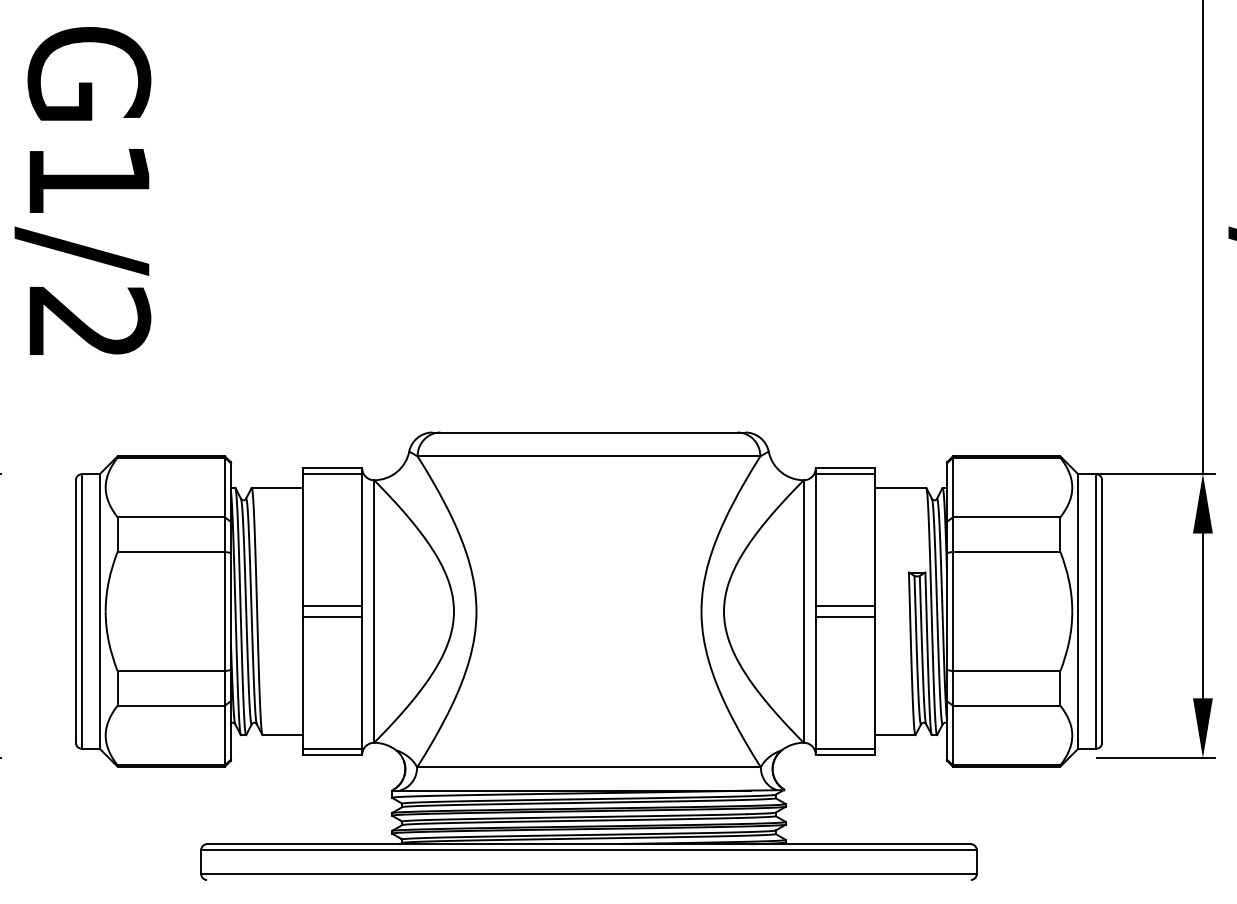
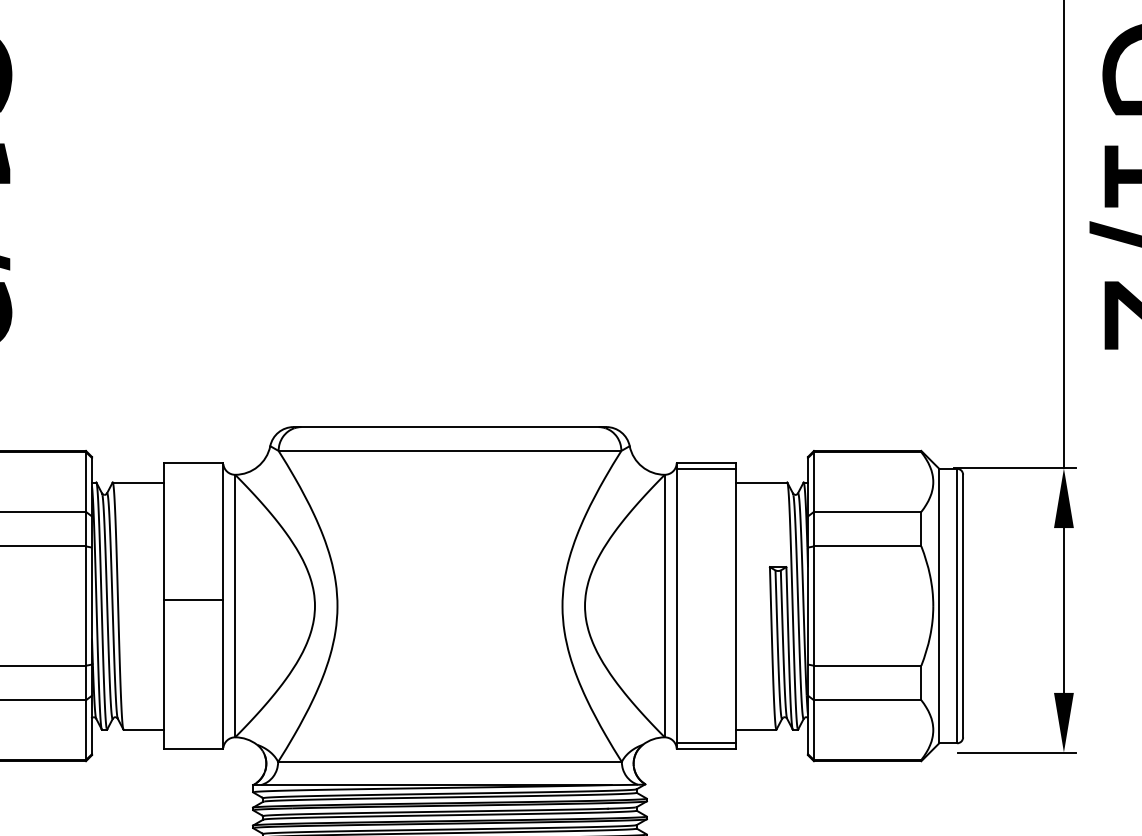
line: (332, 474) -> (193, 469), removed
line: (845, 605) -> (706, 600), removed
line: (332, 617) -> (193, 612), removed
line: (845, 617) -> (706, 612), removed
line: (332, 748) -> (193, 743), removed

